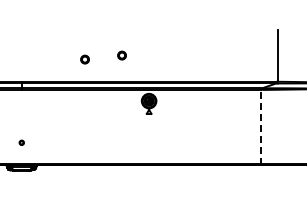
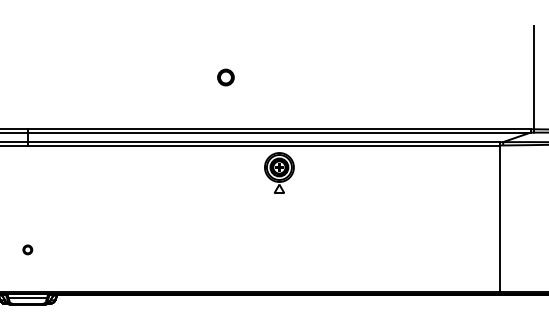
part: (84, 59) -> (151, 85), removed
line: (260, 126) -> (499, 217), dashed -> solid

